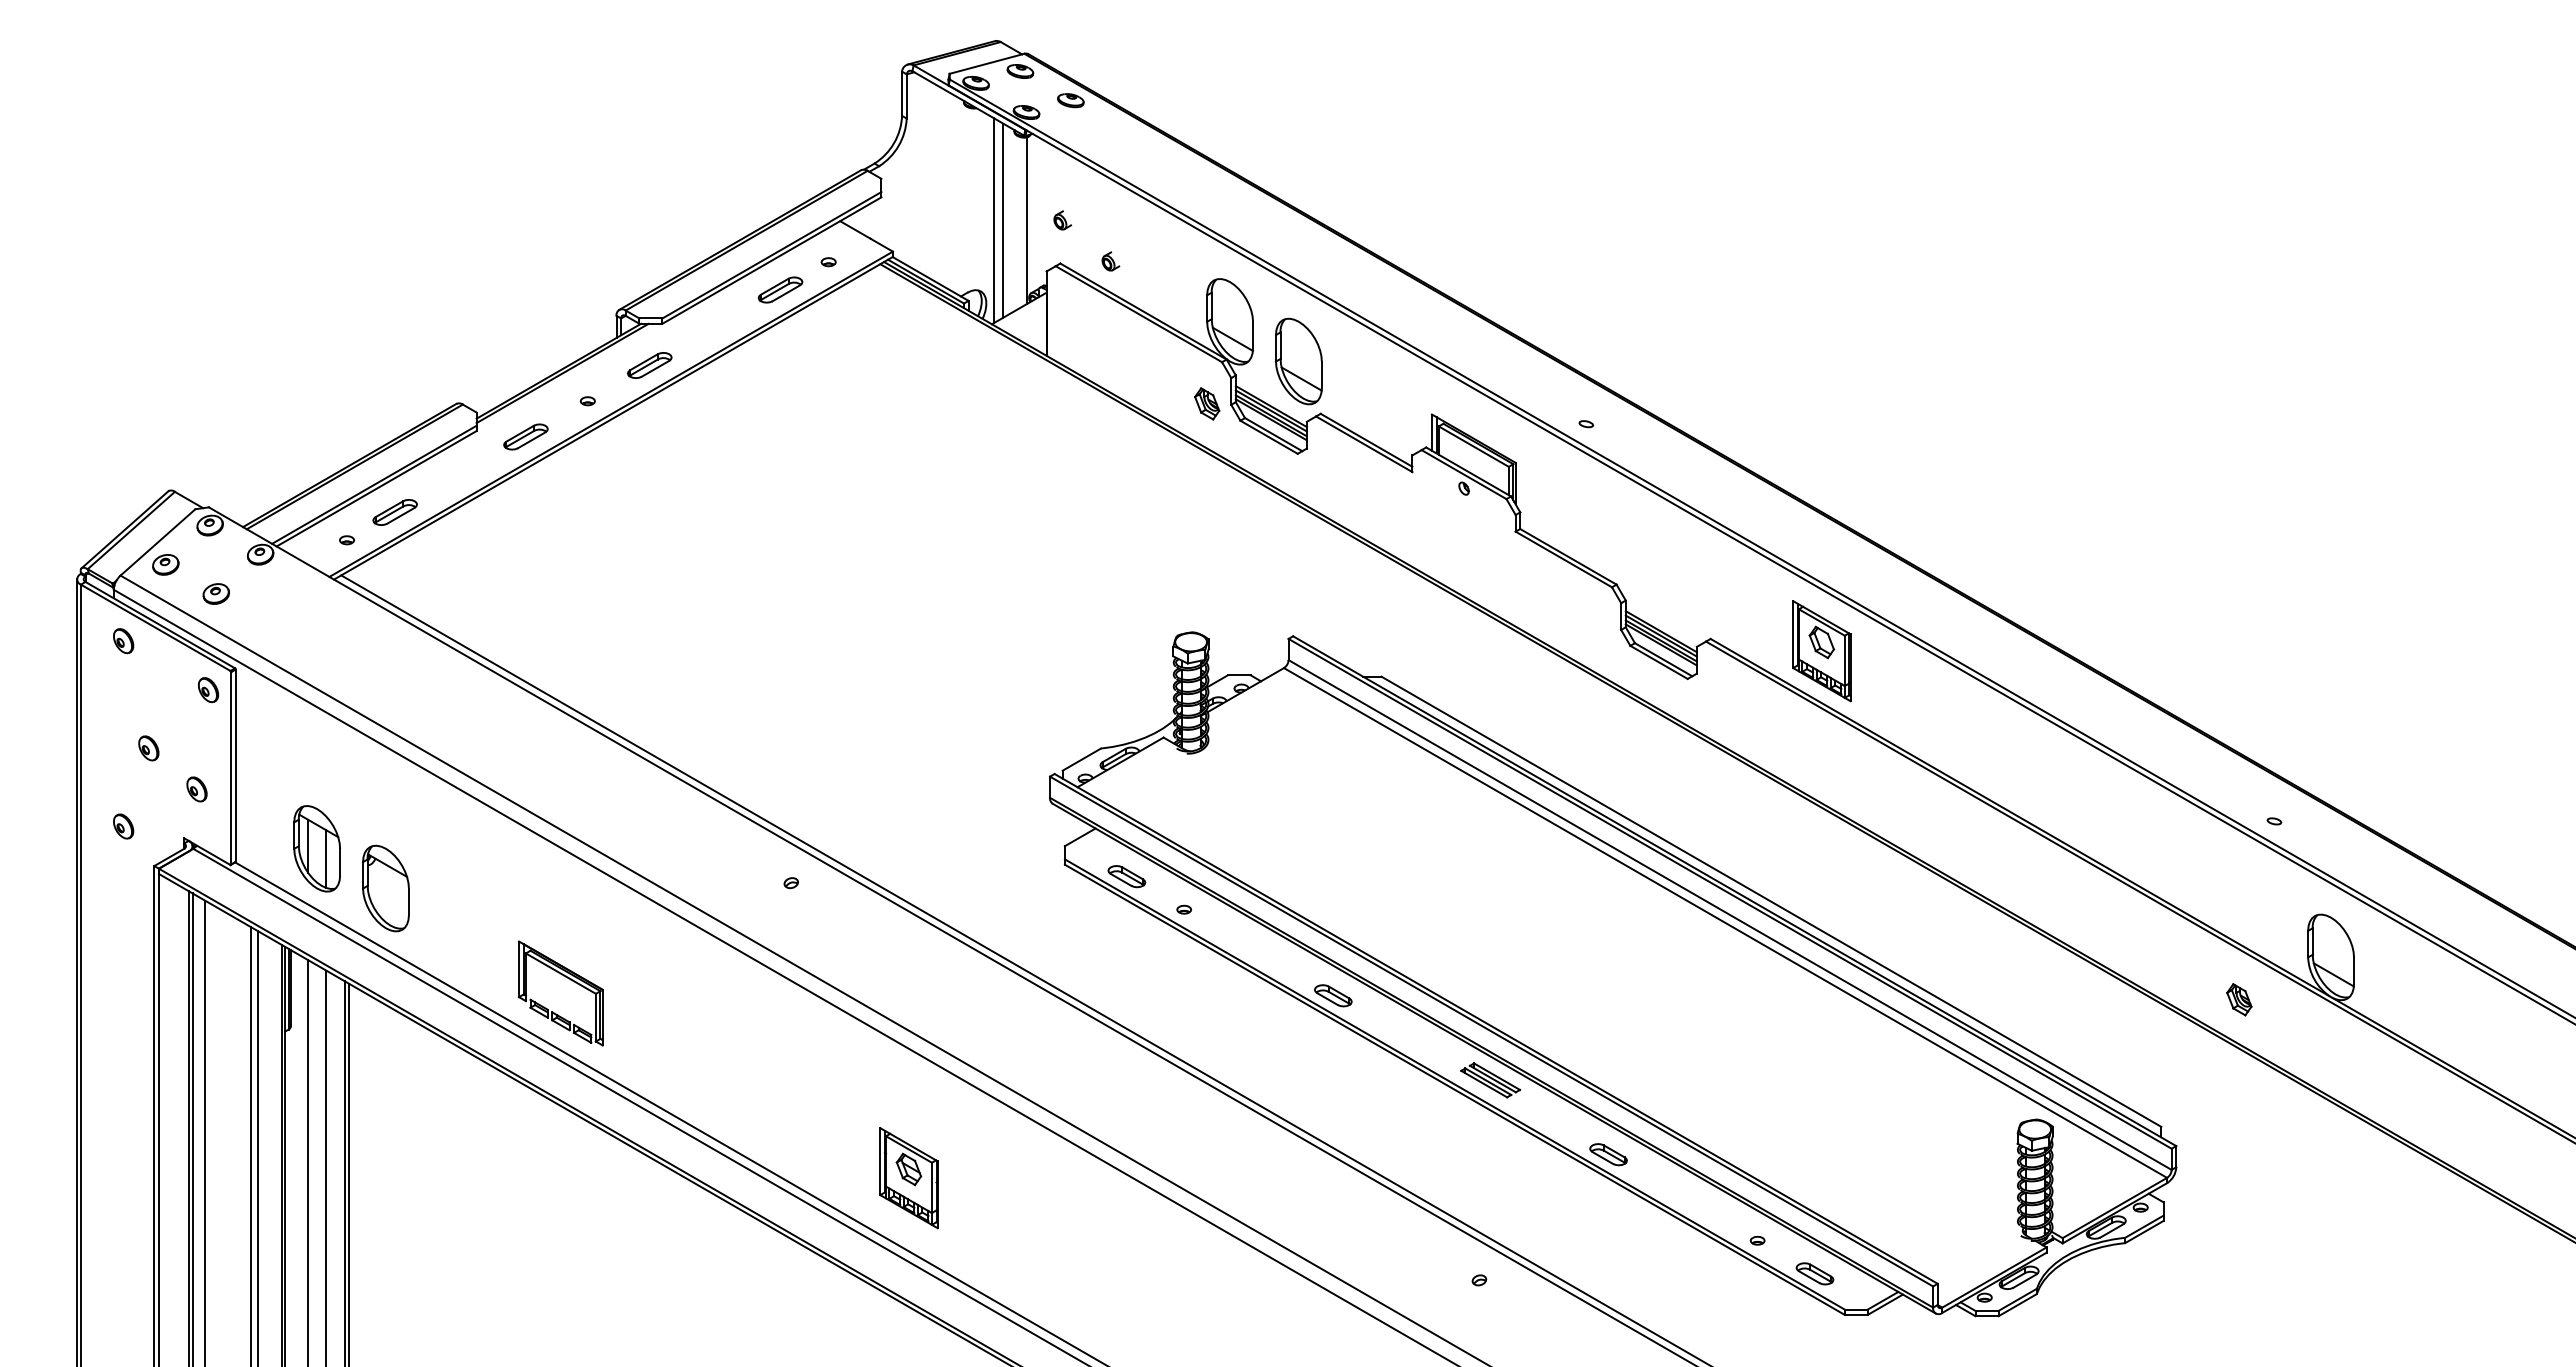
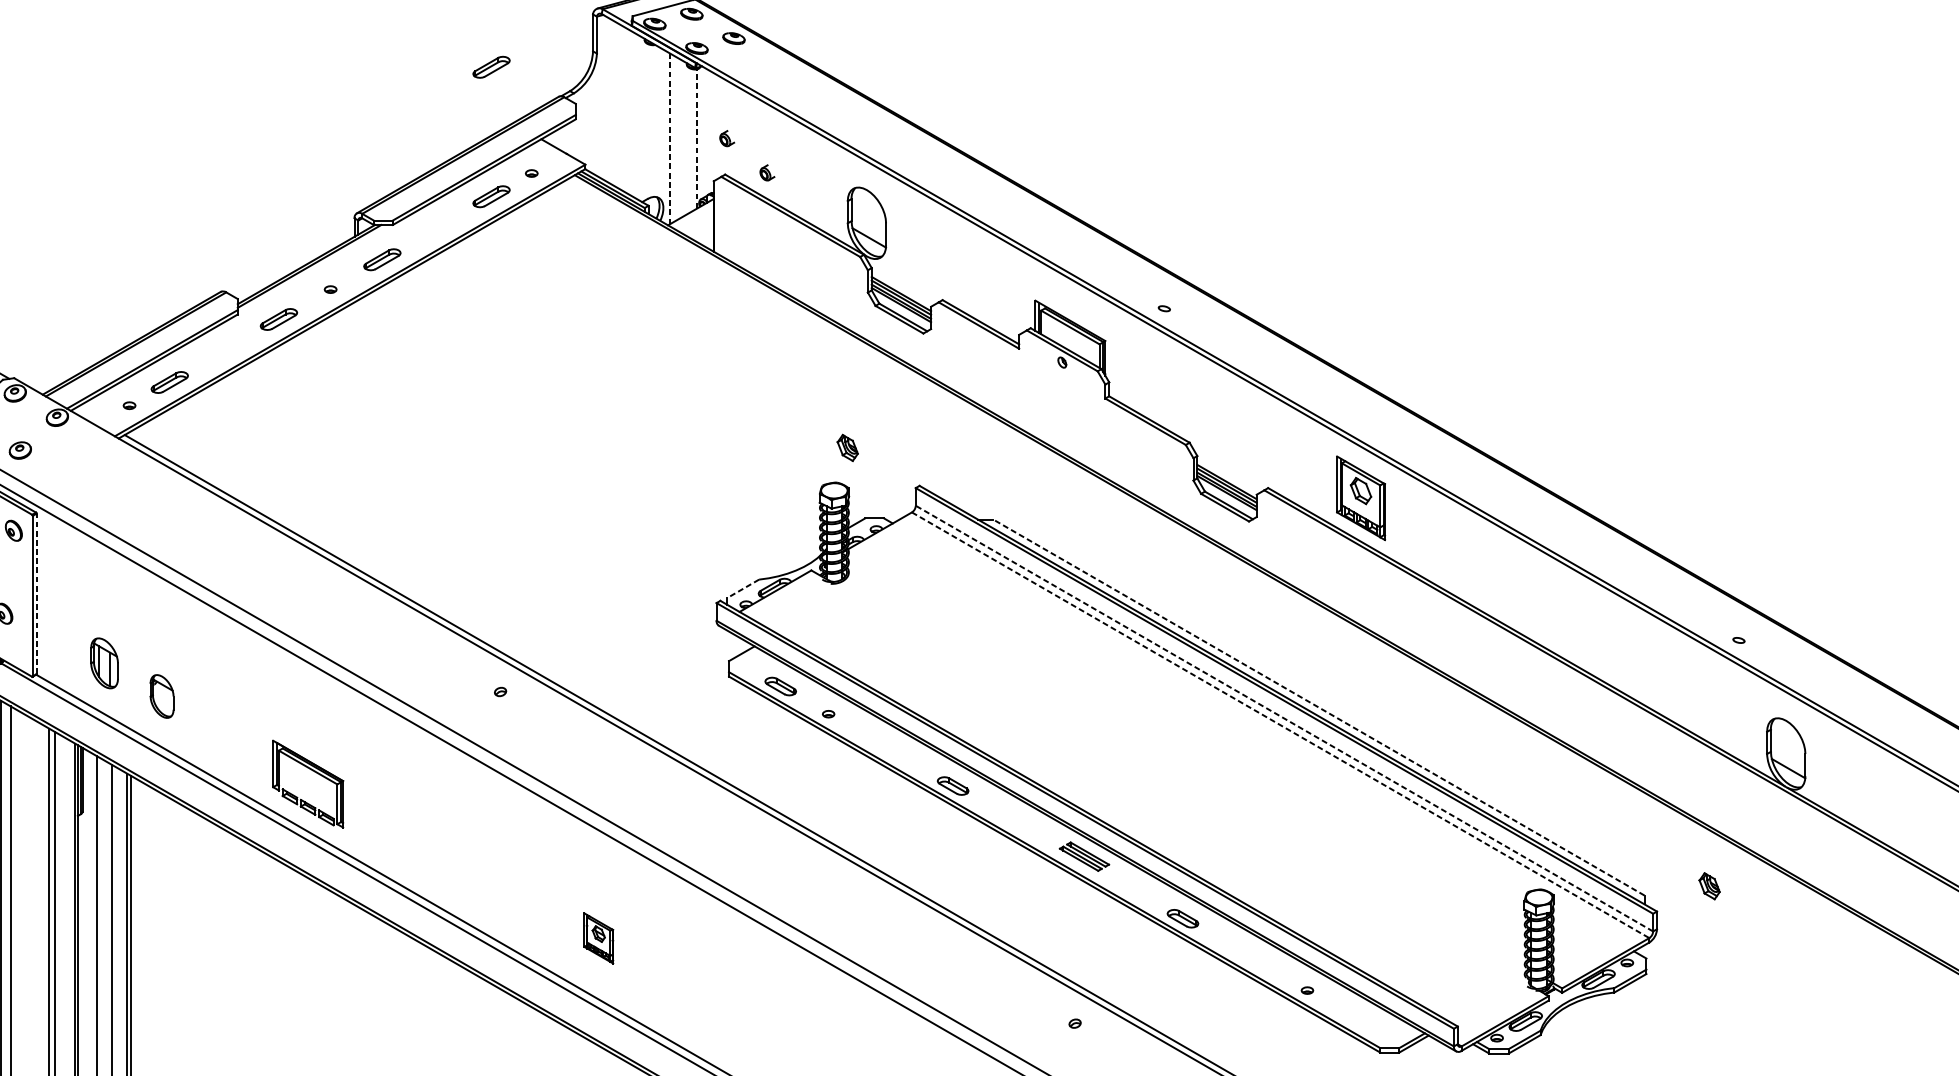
part: (780, 134) -> (491, 66), added
line: (1003, 220) -> (677, 138), removed
line: (1026, 220) -> (696, 138), solid -> dashed
line: (993, 221) -> (669, 139), solid -> dashed
part: (1298, 361) -> (924, 256), removed
part: (1207, 403) -> (848, 447), moved
line: (1081, 759) -> (742, 588), solid -> dashed
line: (235, 765) -> (36, 593), solid -> dashed
part: (316, 848) -> (104, 663), size x0.7
part: (385, 888) -> (161, 696), size x0.6
line: (1770, 901) -> (1318, 707), solid -> dashed
line: (1730, 915) -> (1284, 719), solid -> dashed
line: (1725, 922) -> (1280, 724), solid -> dashed
part: (2239, 999) -> (1709, 886), moved
part: (908, 1178) -> (598, 938), size x0.6
part: (1814, 1273) -> (1354, 1017), removed

